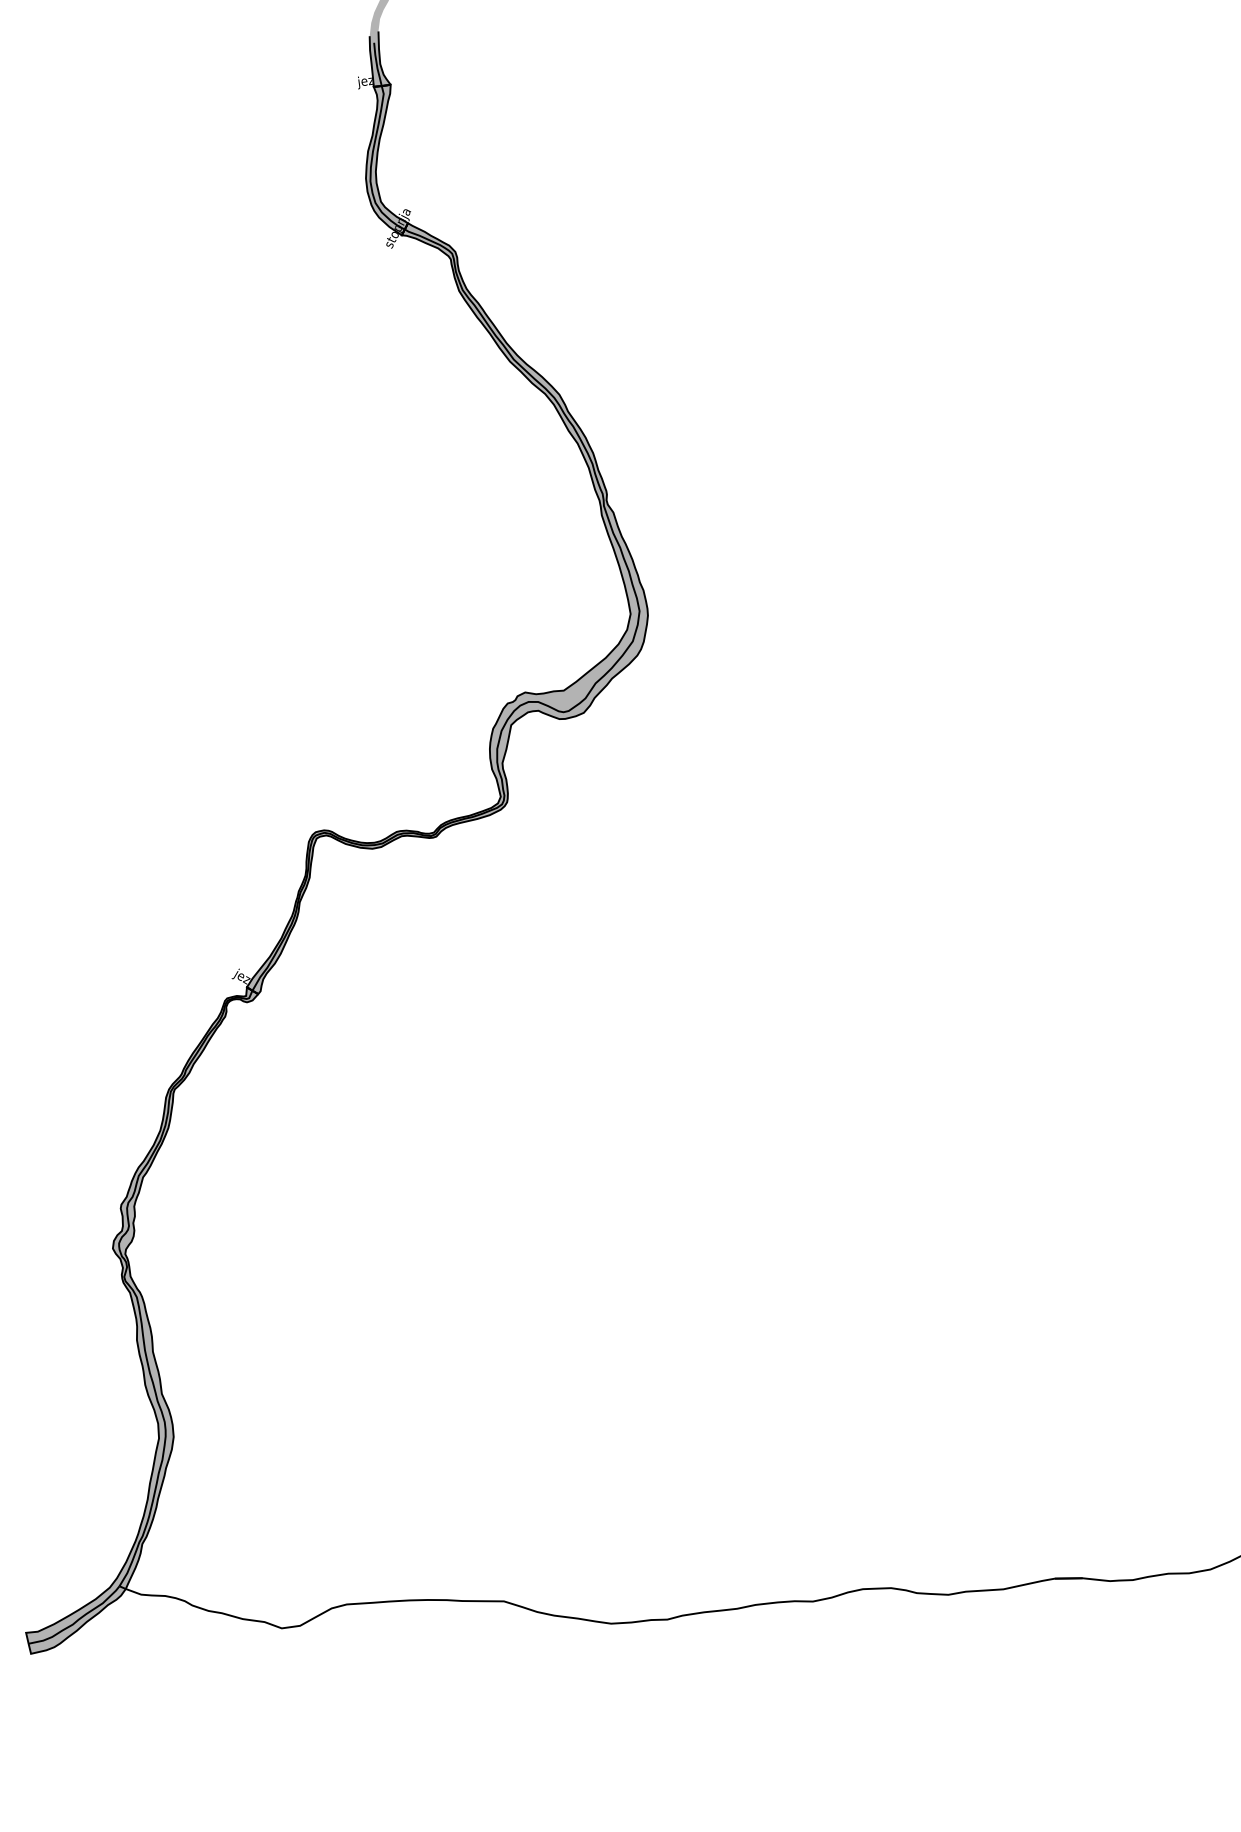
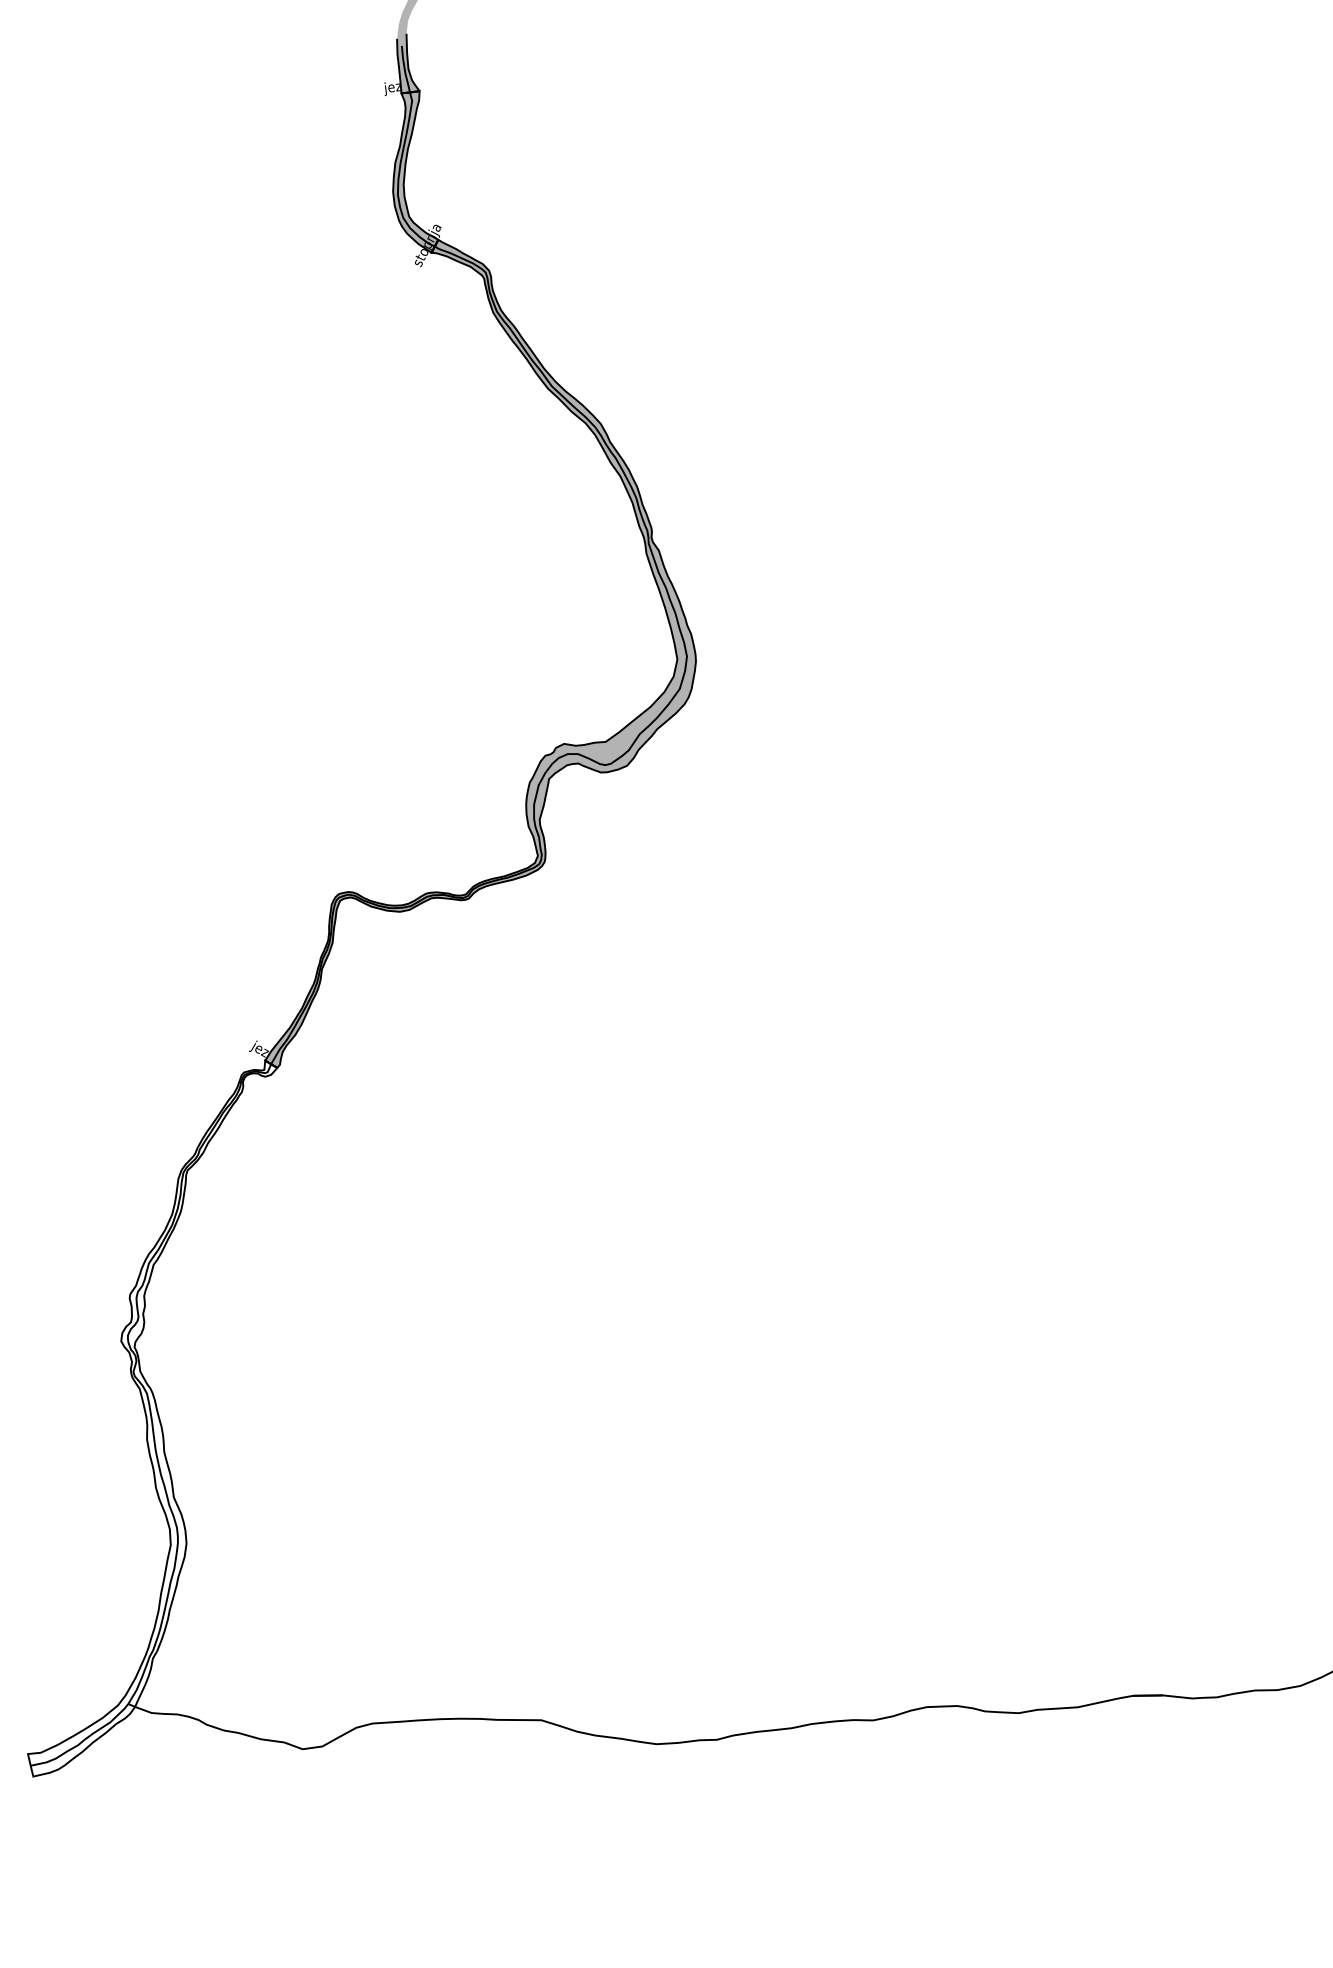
fill: (142, 1320) -> (153, 1418), removed

